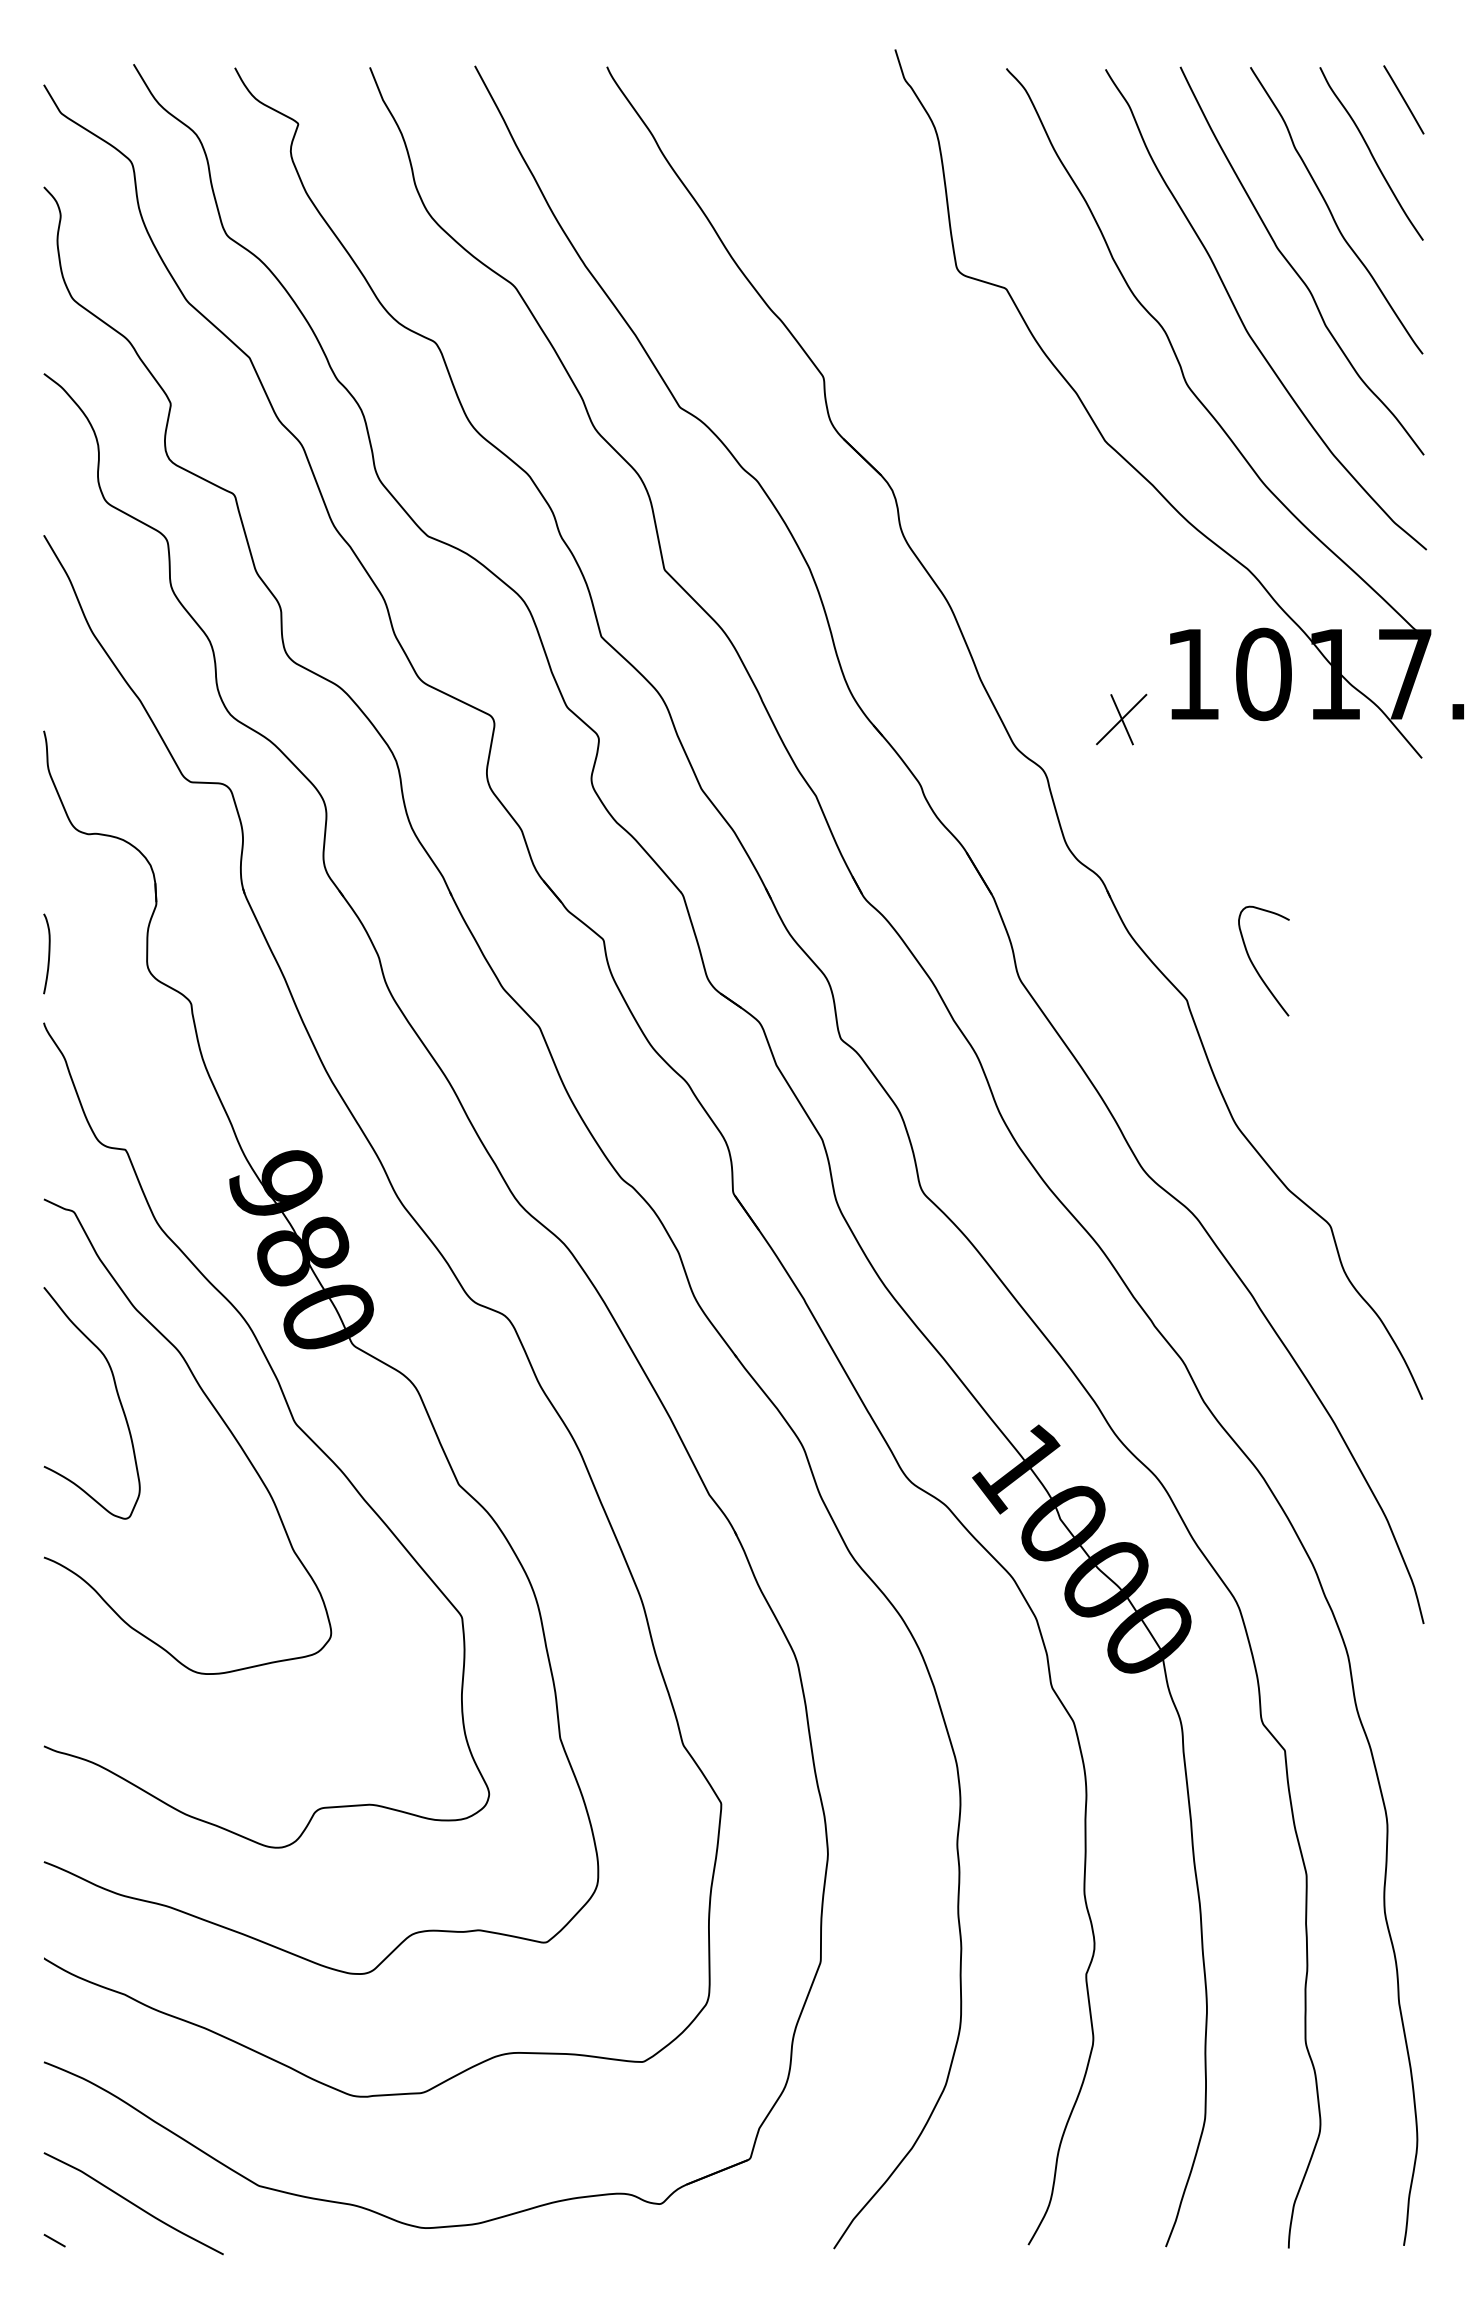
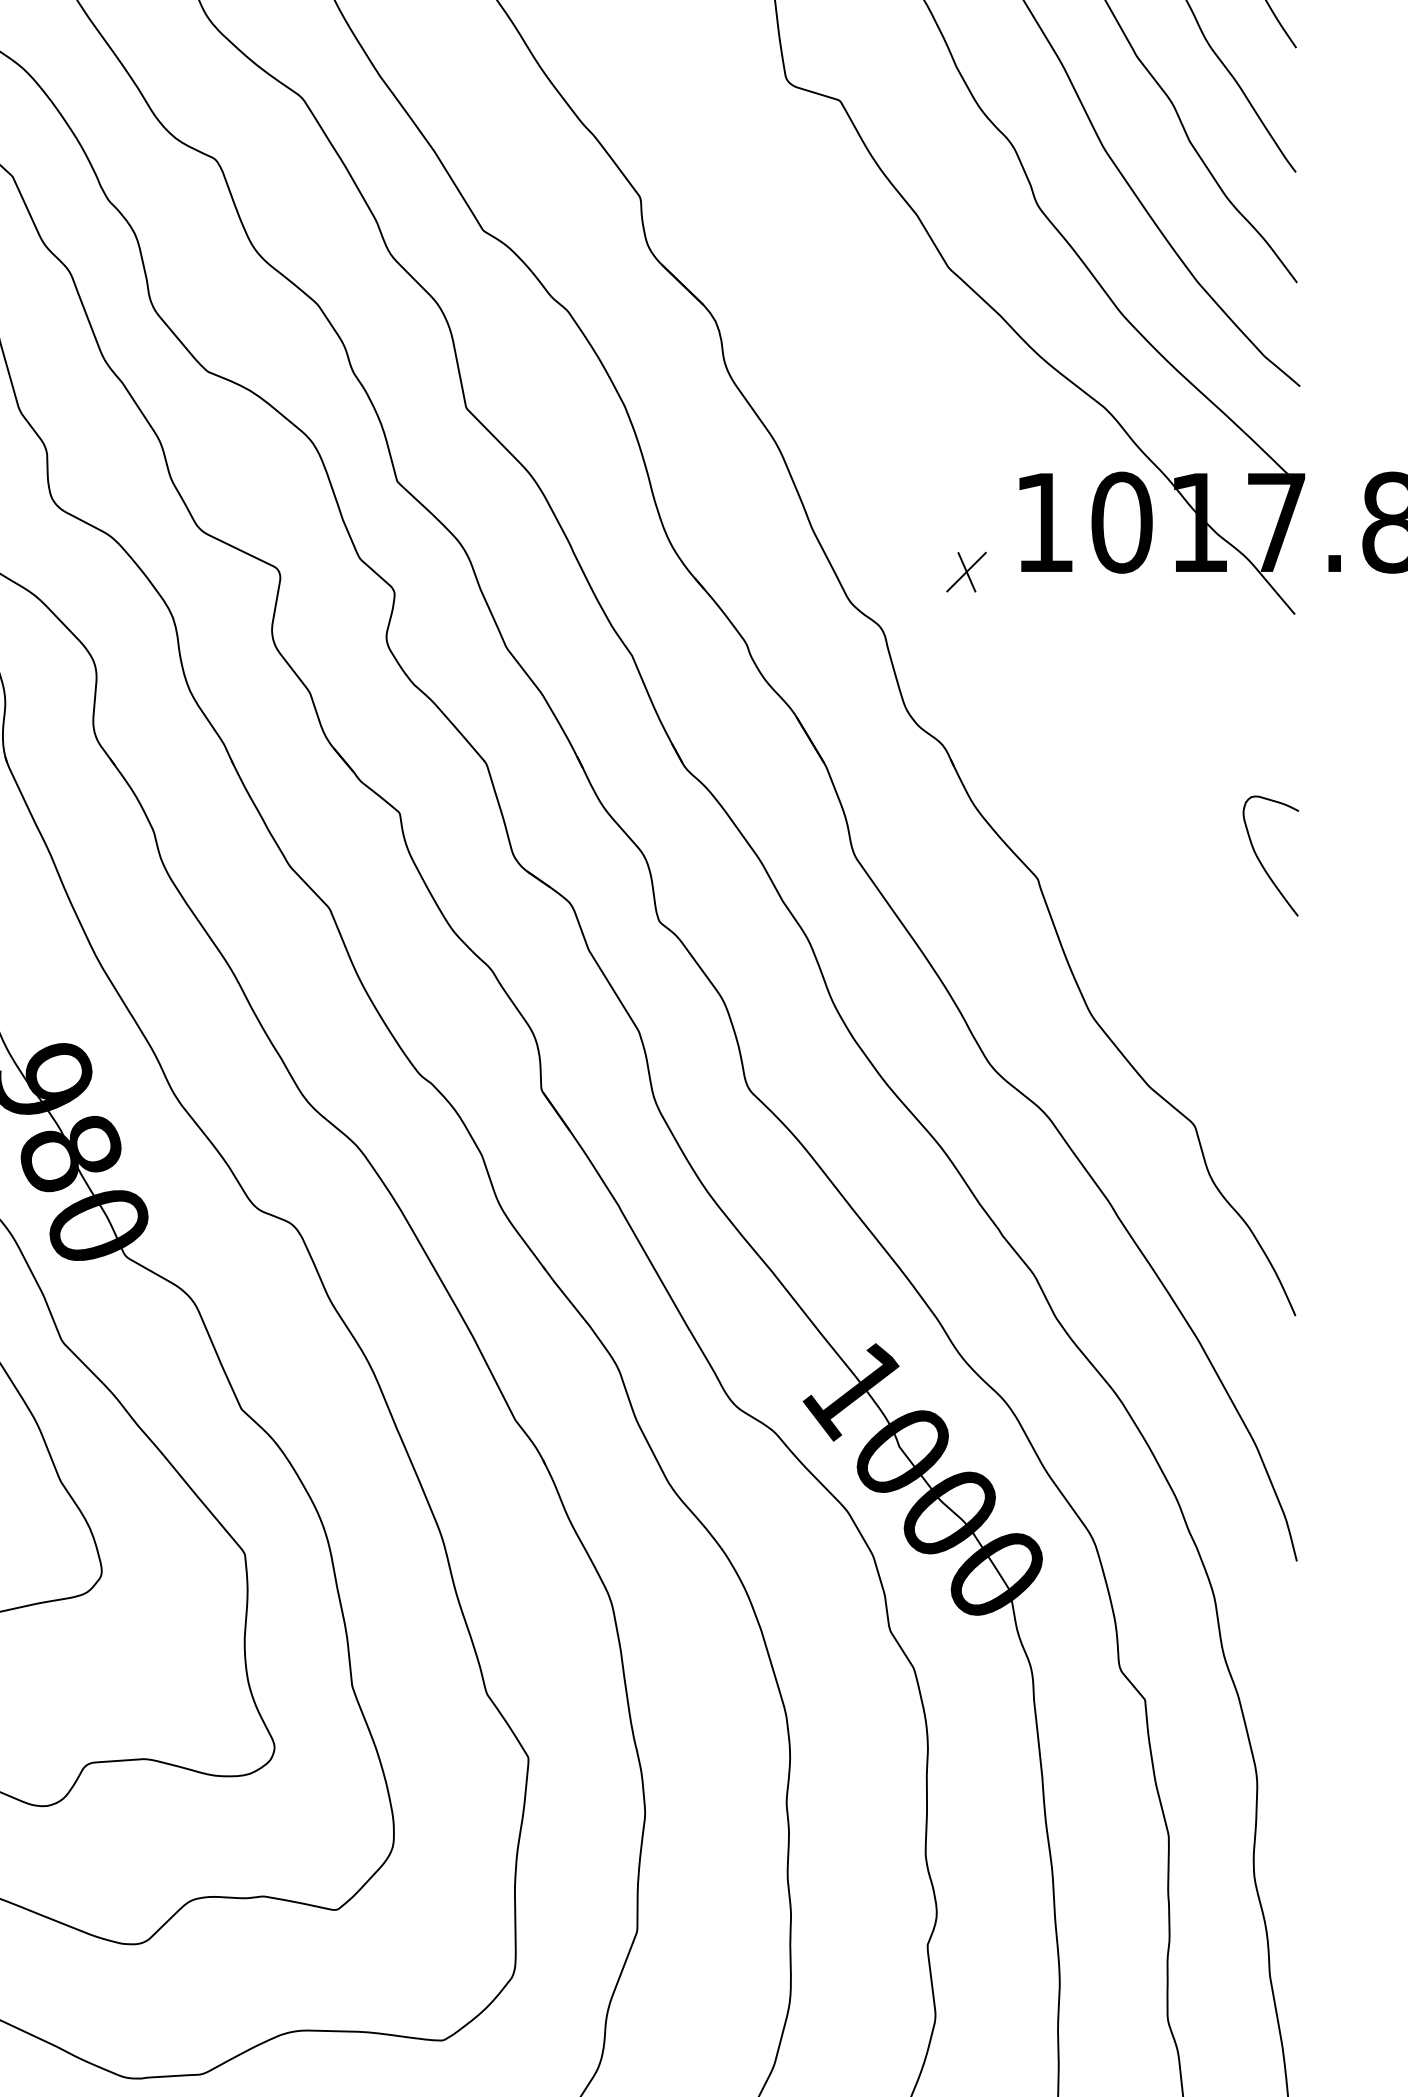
part: (1121, 719) -> (966, 571), size x0.71
curve: (1255, 966) -> (1261, 861), moved

